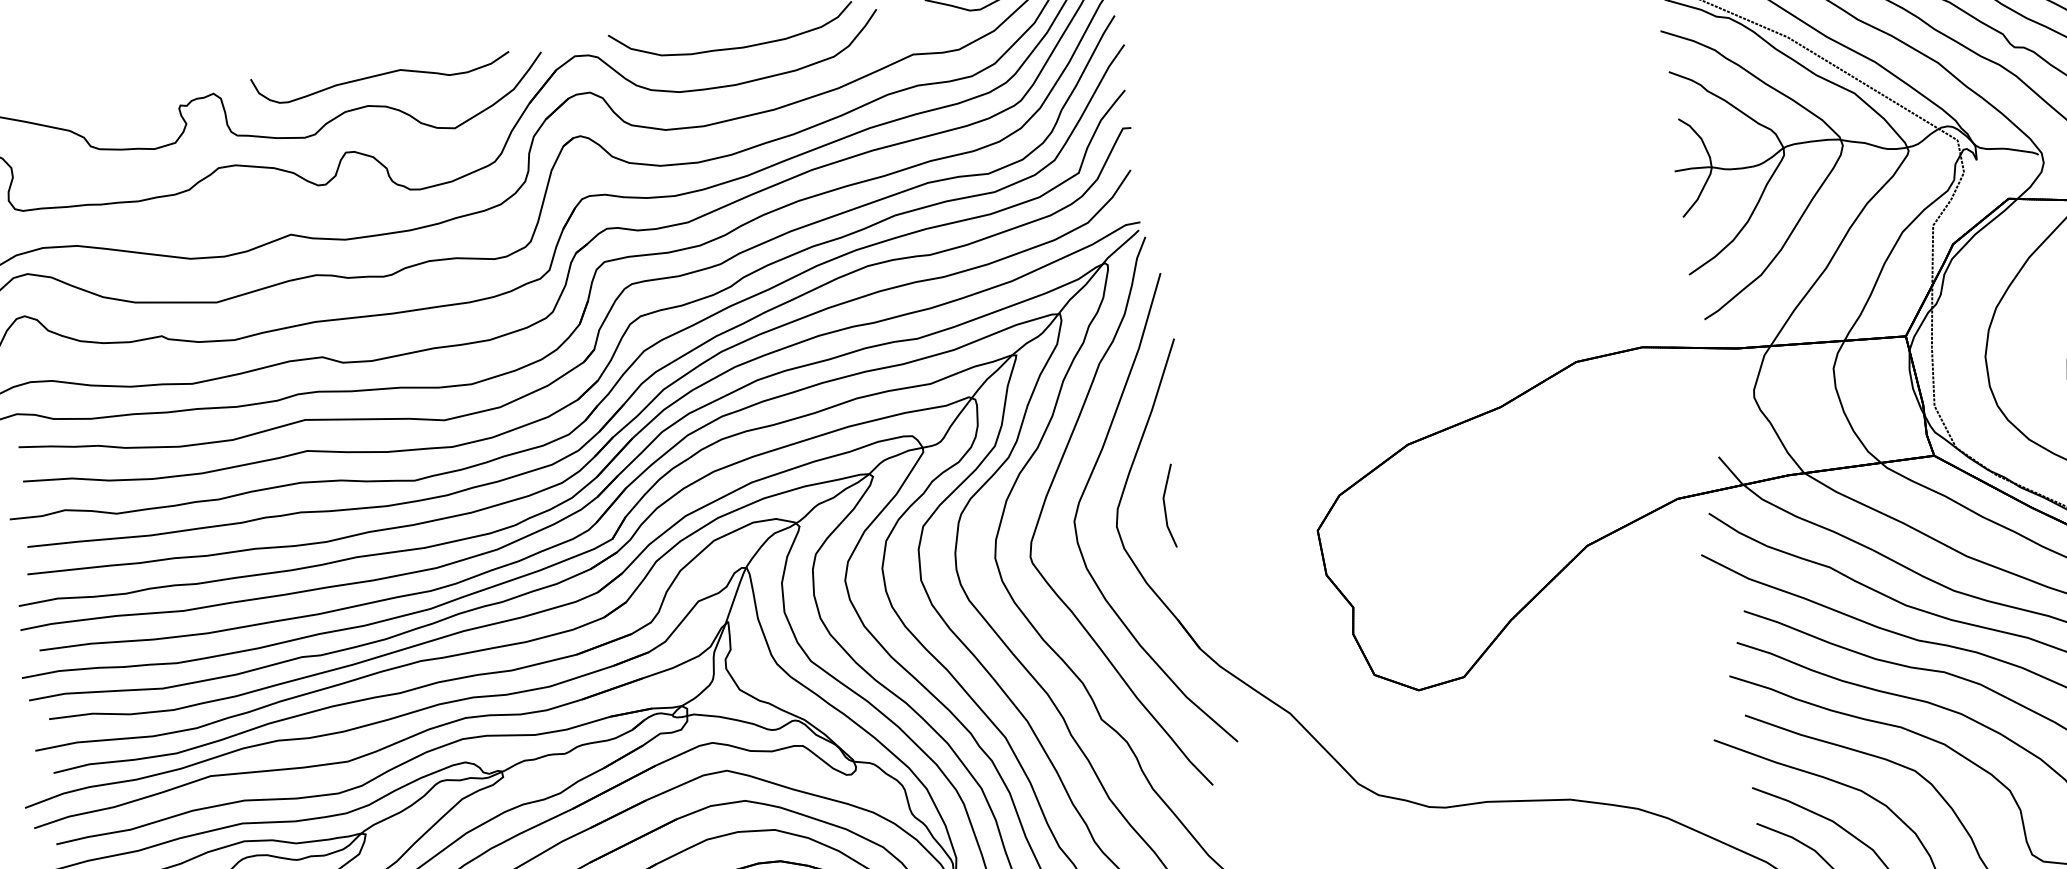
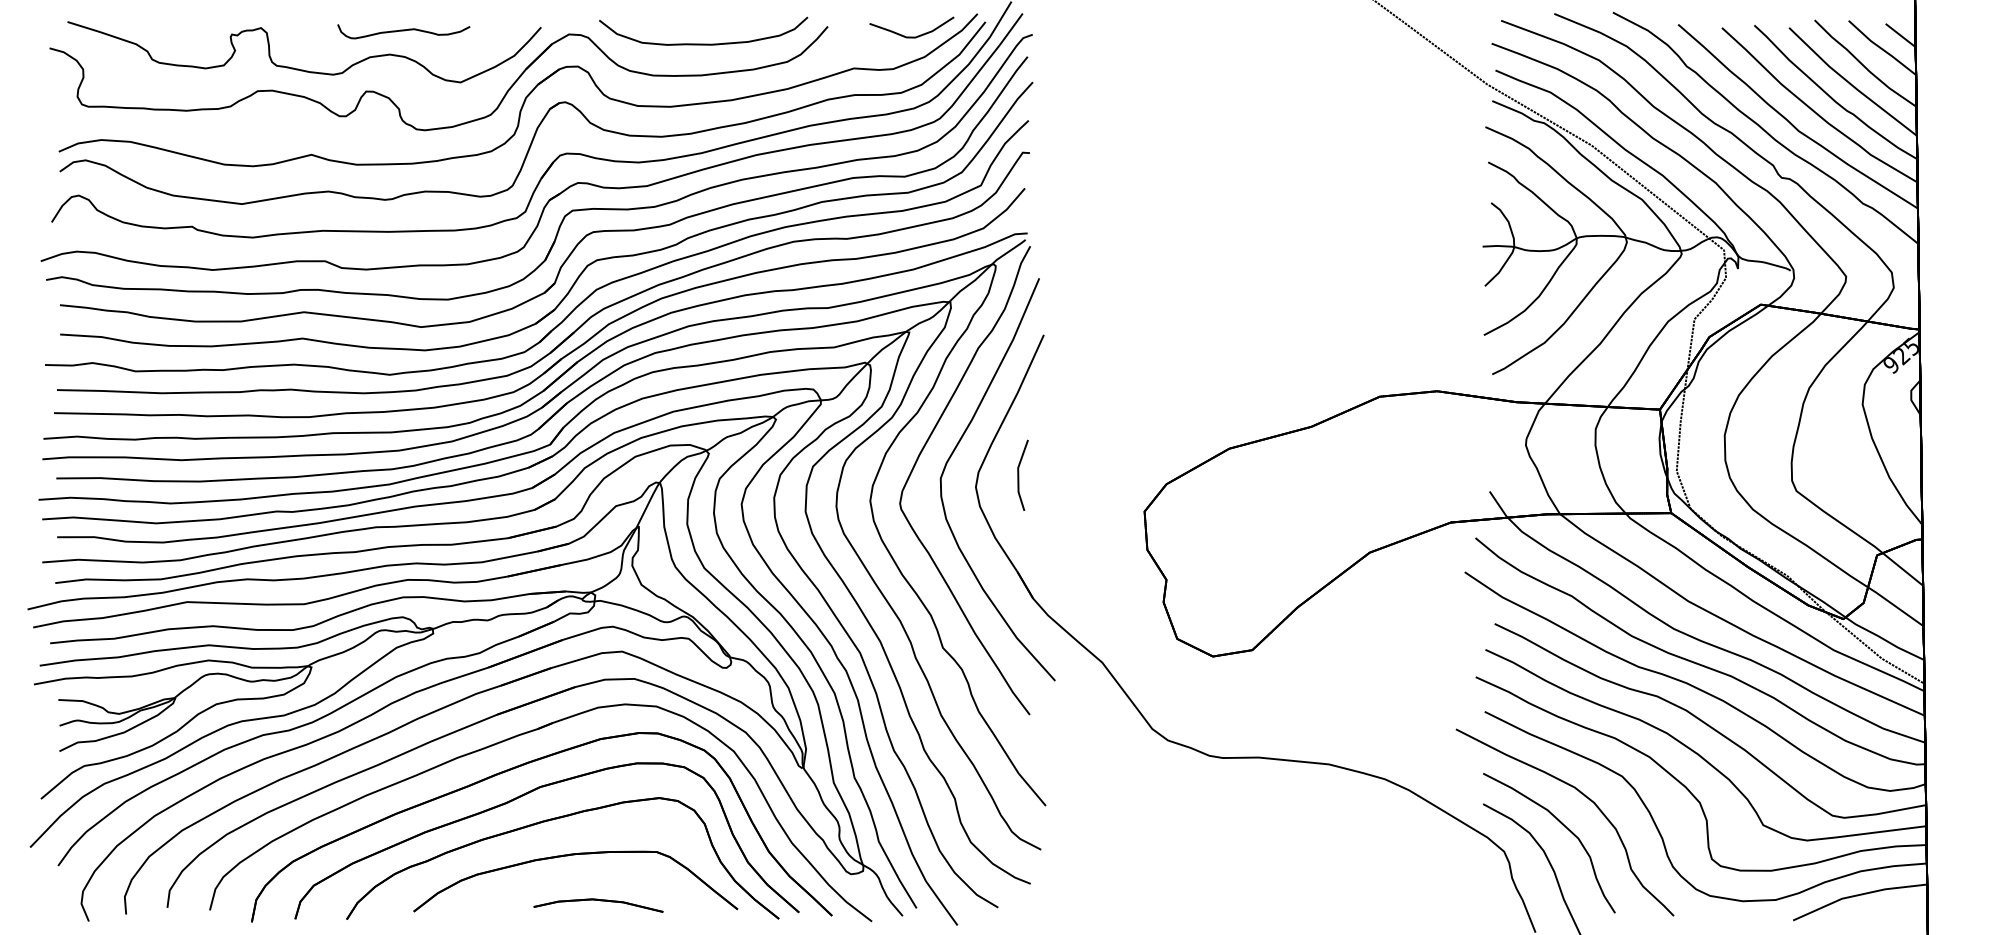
part: (380, 76) -> (403, 31), size x0.6

